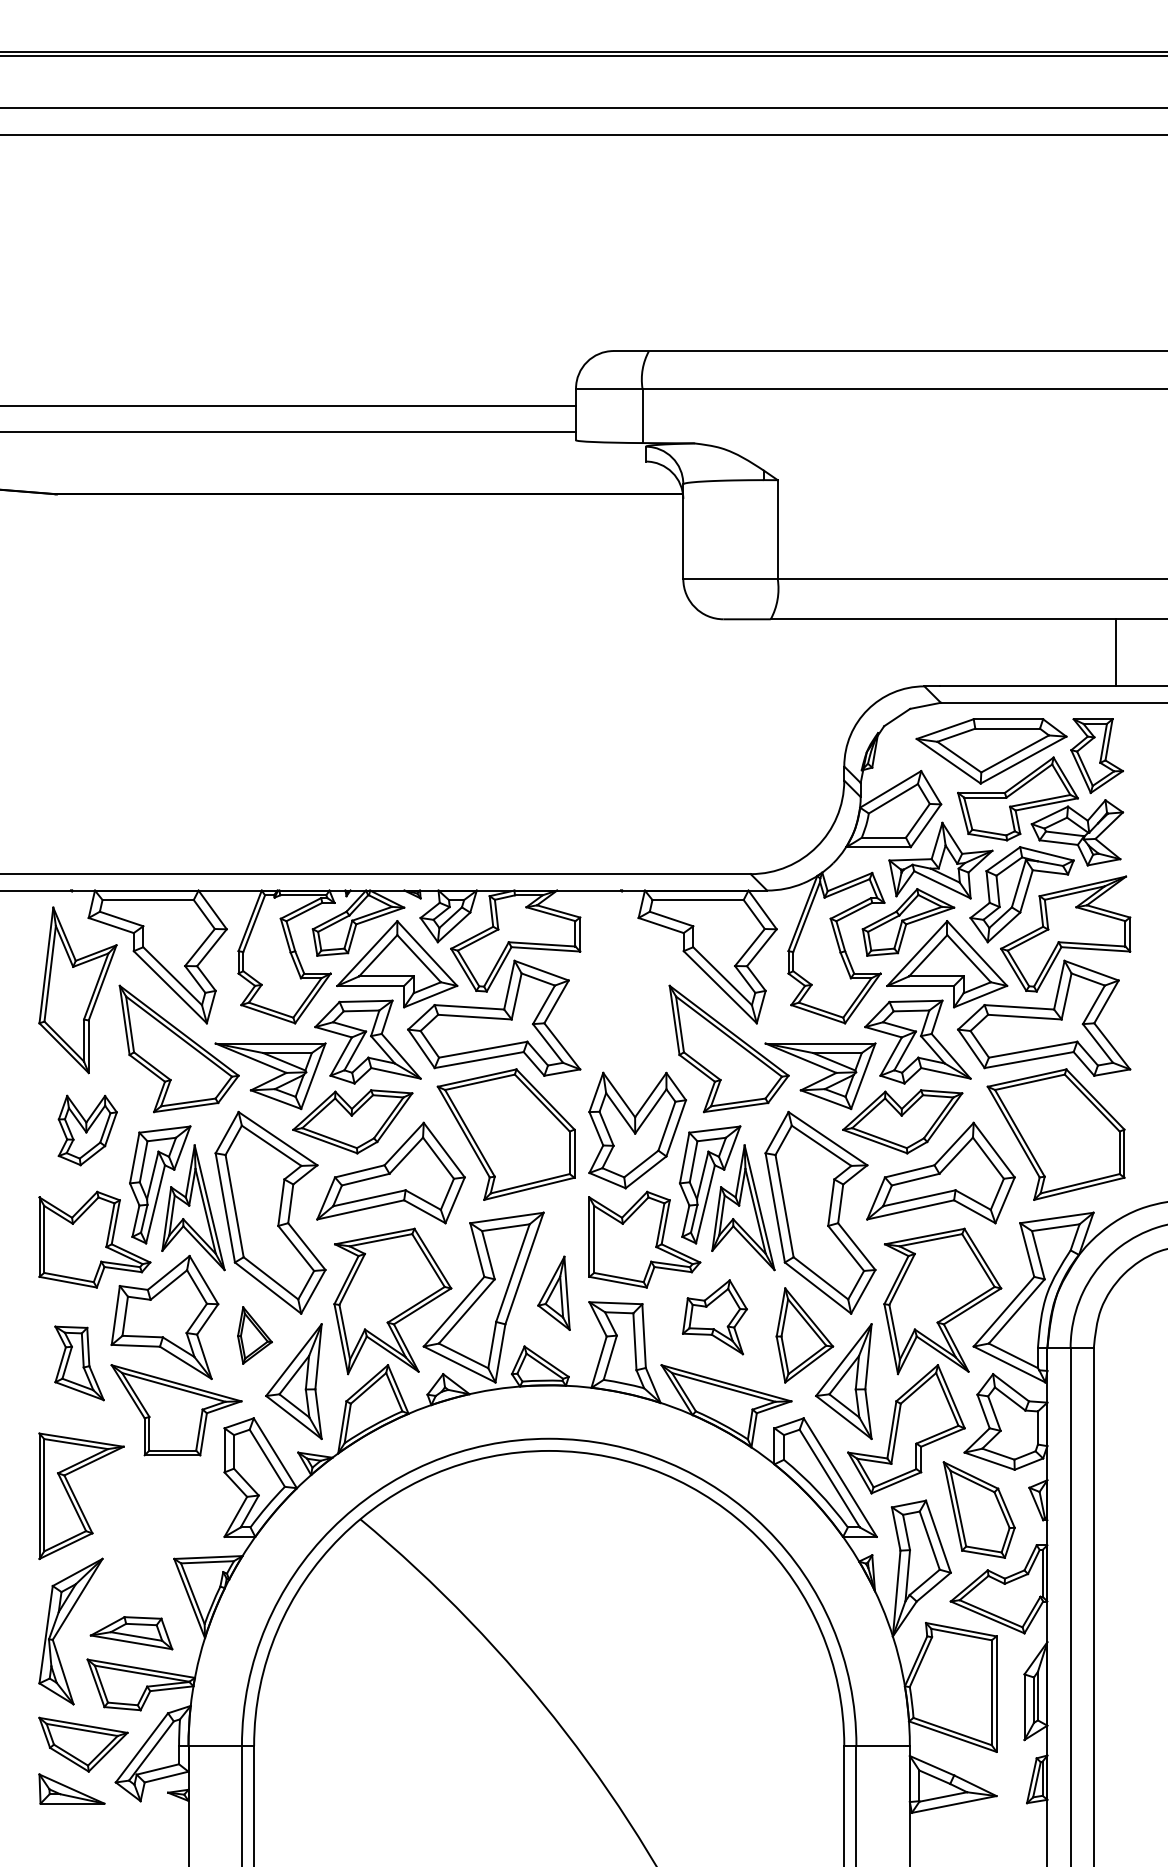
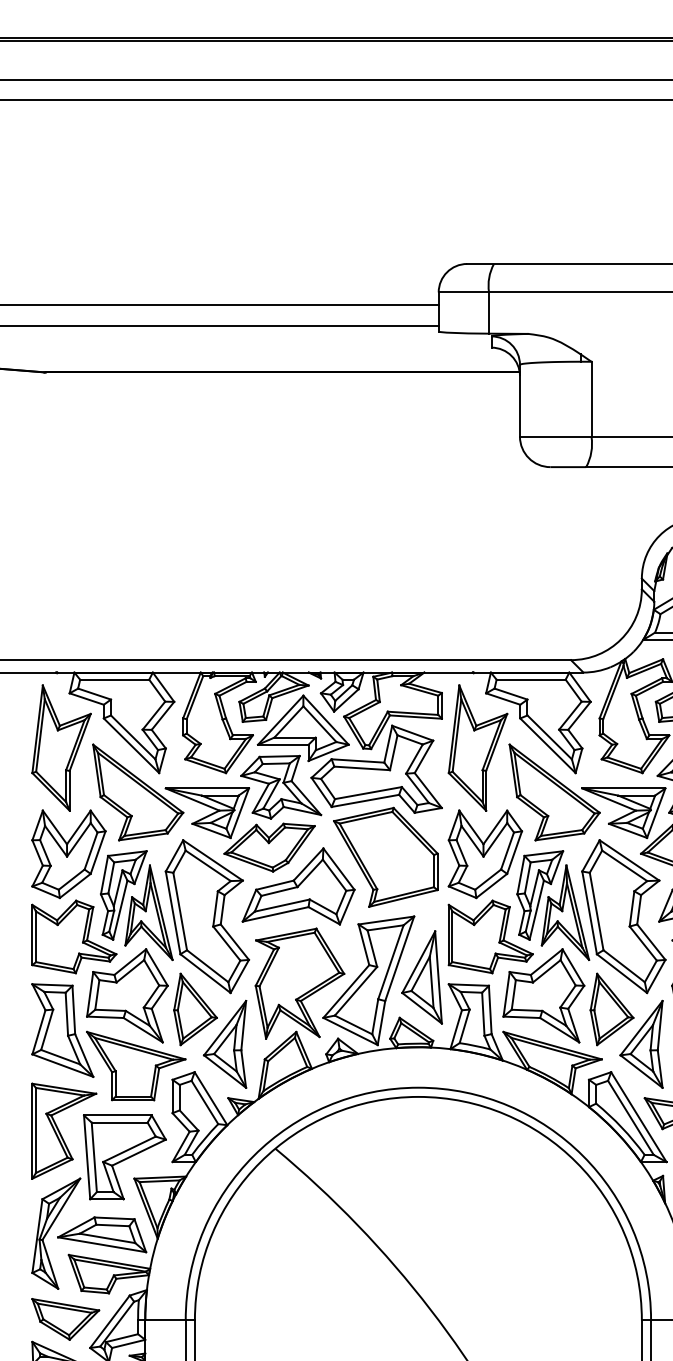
part: (627, 990) -> (477, 748), added
part: (87, 1130) -> (68, 854), size x1.67
part: (553, 1293) -> (421, 977), size x1.67
part: (714, 1316) -> (543, 995), size x1.67
part: (254, 1335) -> (195, 1009), size x1.67
part: (79, 1363) -> (62, 1030), size x1.67
part: (161, 1530) -> (124, 1157), added
part: (131, 1633) -> (102, 1235), size x1.43

